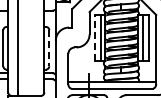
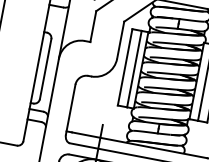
line: (95, 38) -> (125, 67), dashed -> solid
line: (49, 48) -> (45, 69), dashed -> solid

